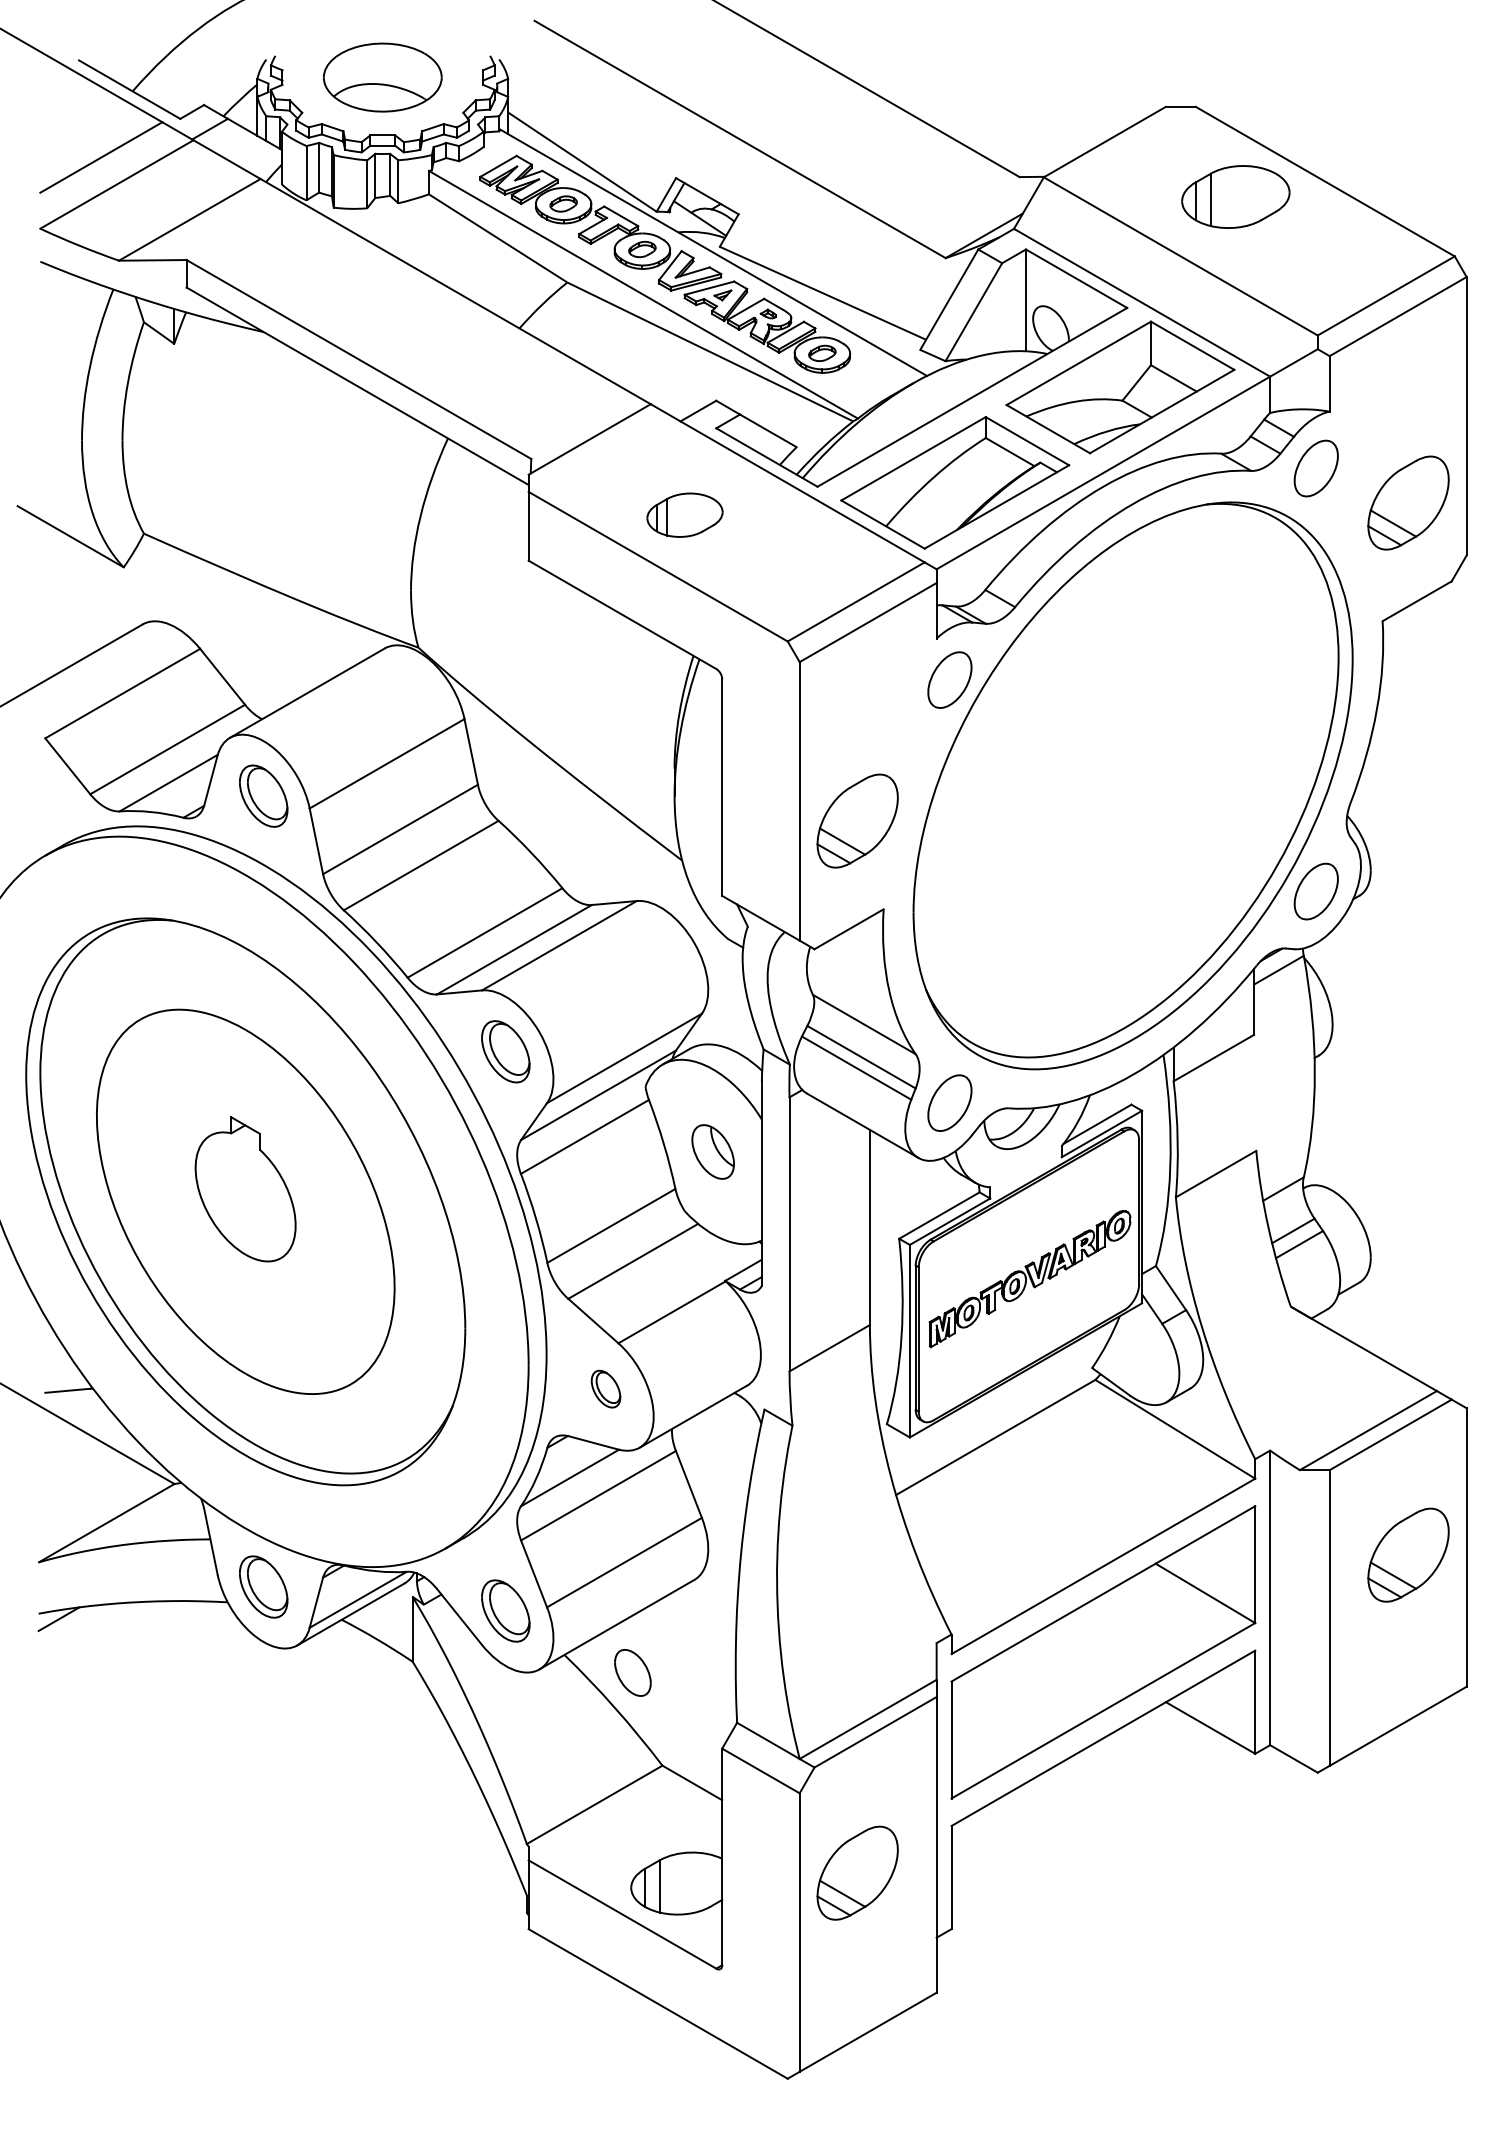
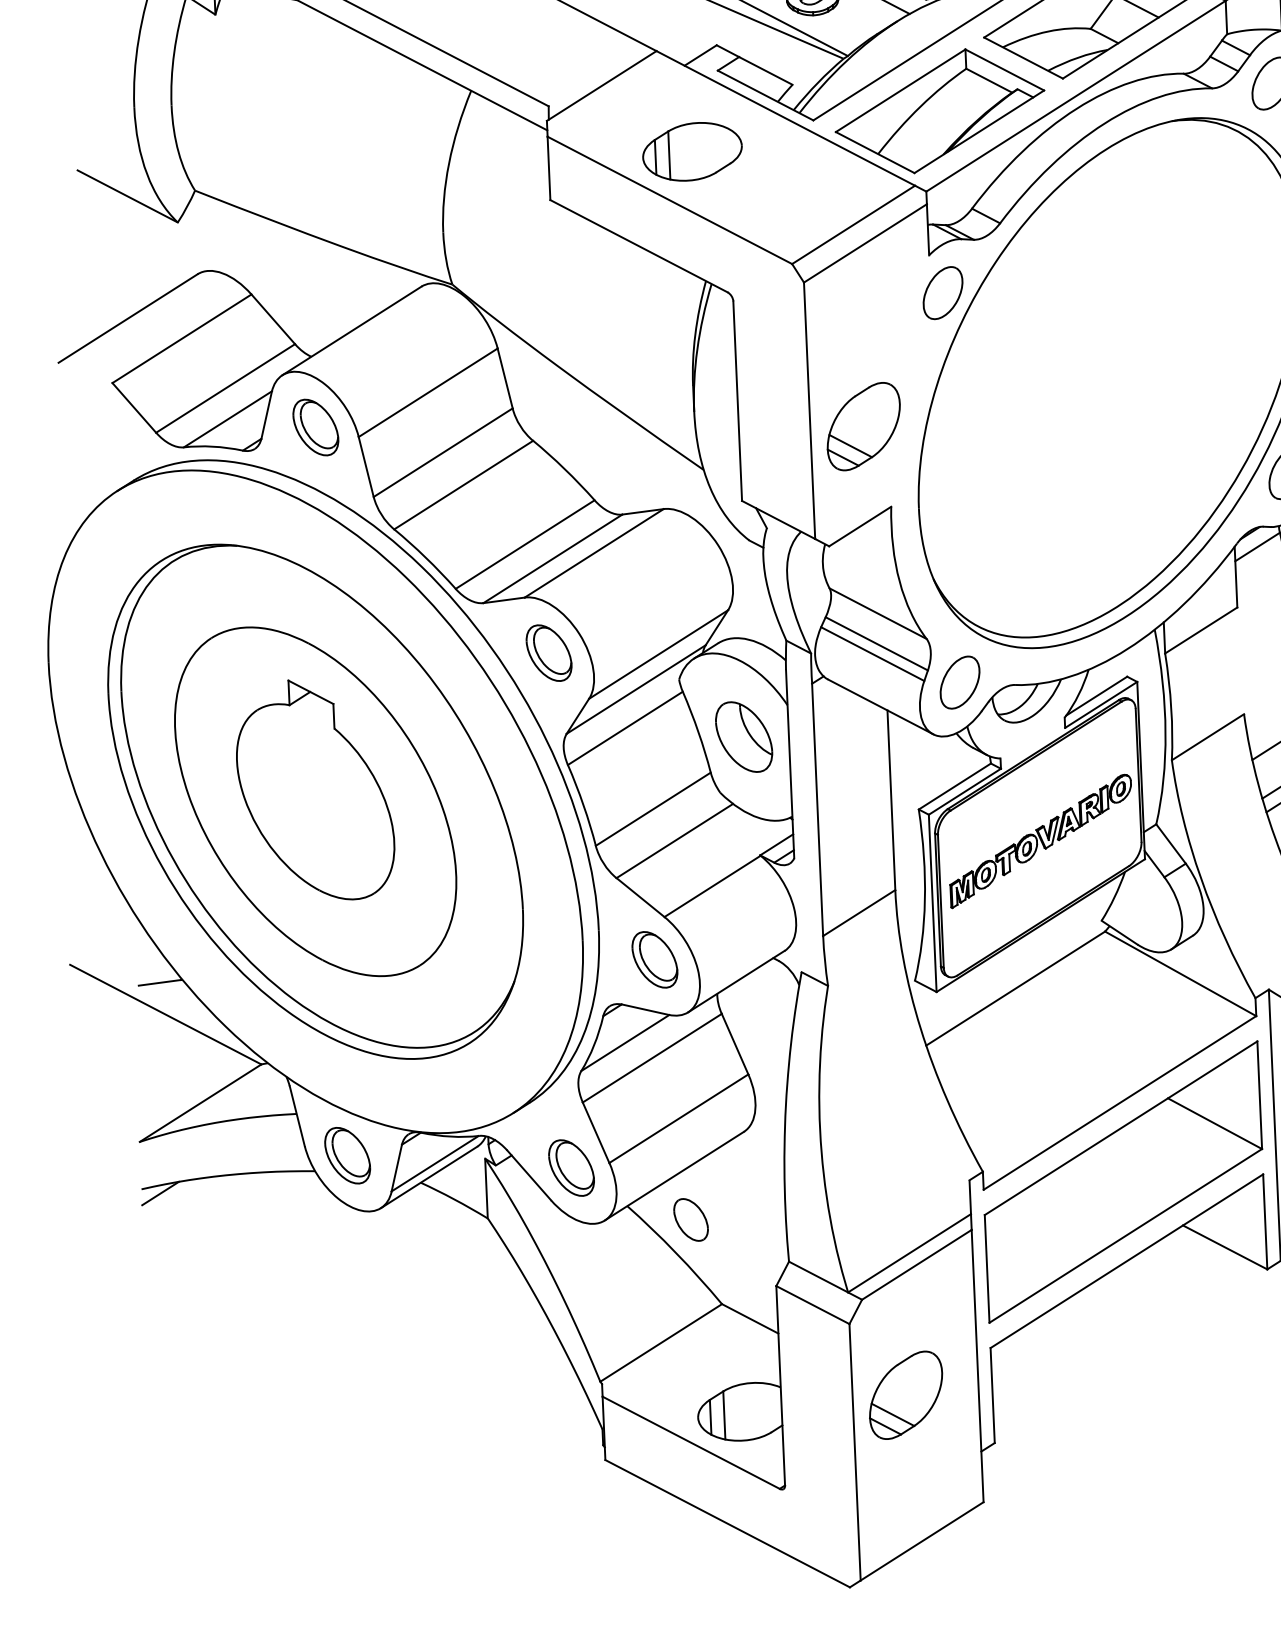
part: (684, 515) -> (692, 152), size x1.43
part: (712, 1151) -> (743, 736), size x1.43
part: (245, 1189) -> (314, 790), size x1.67
part: (605, 1388) -> (654, 959), size x1.67

